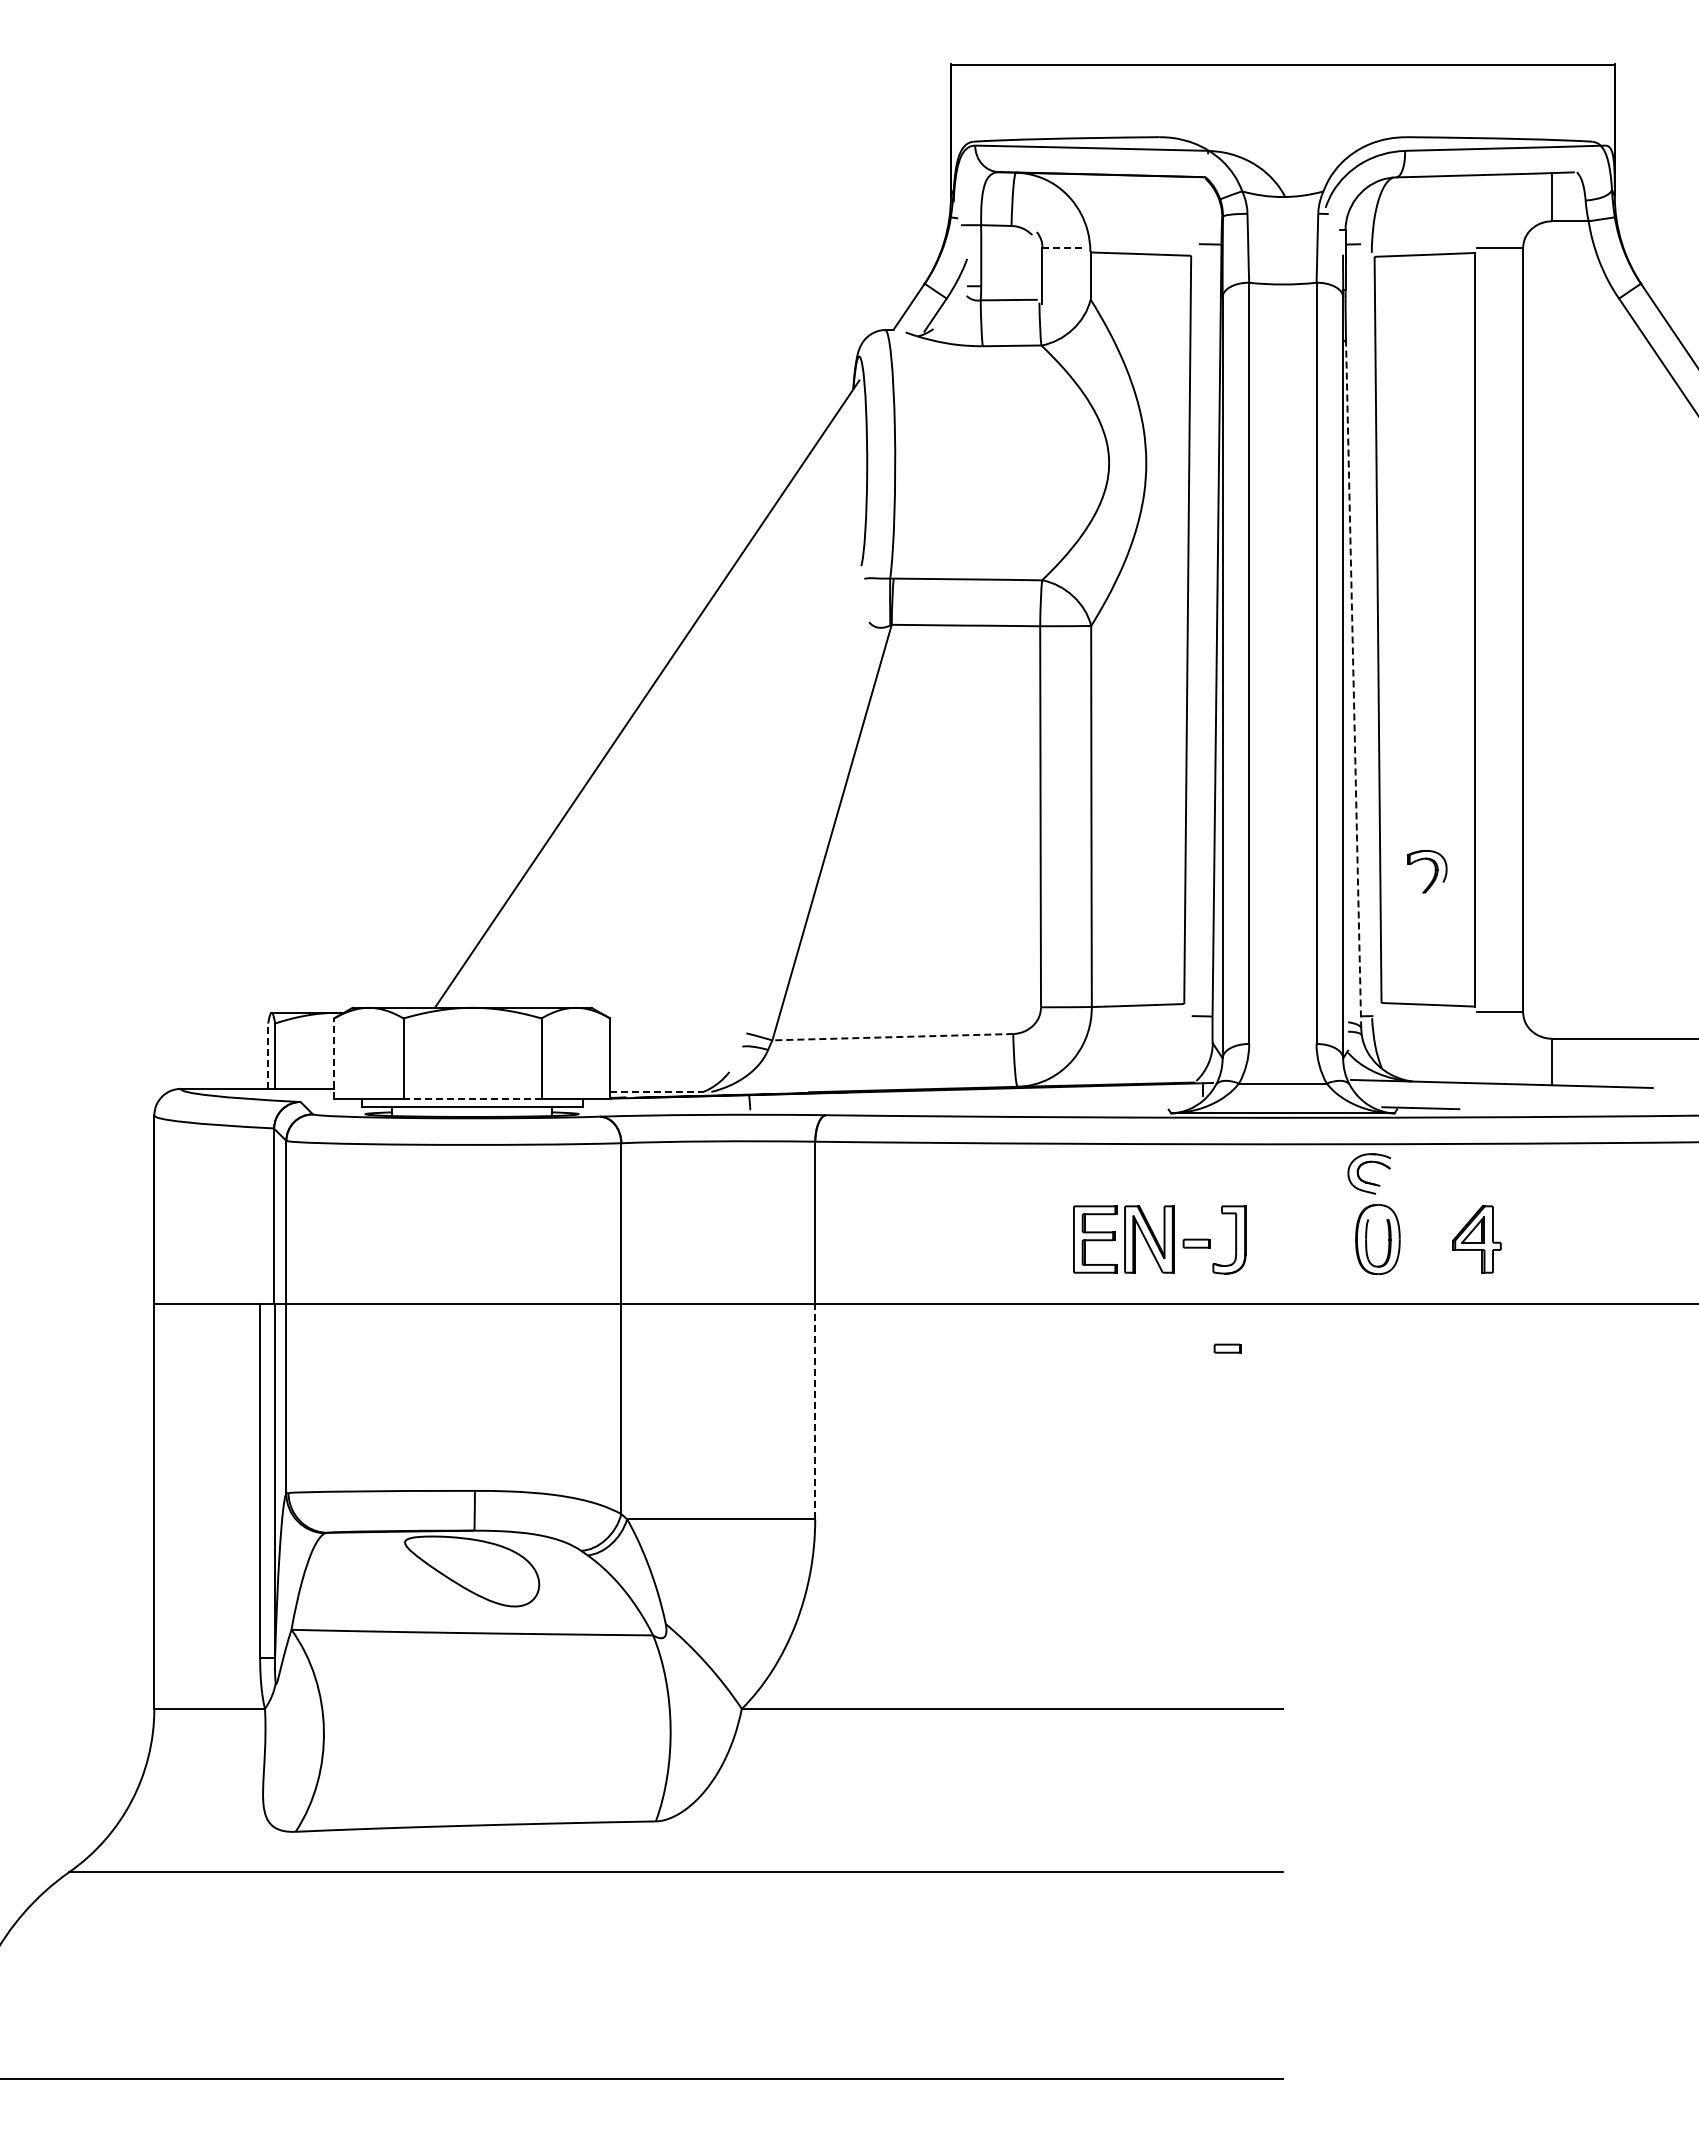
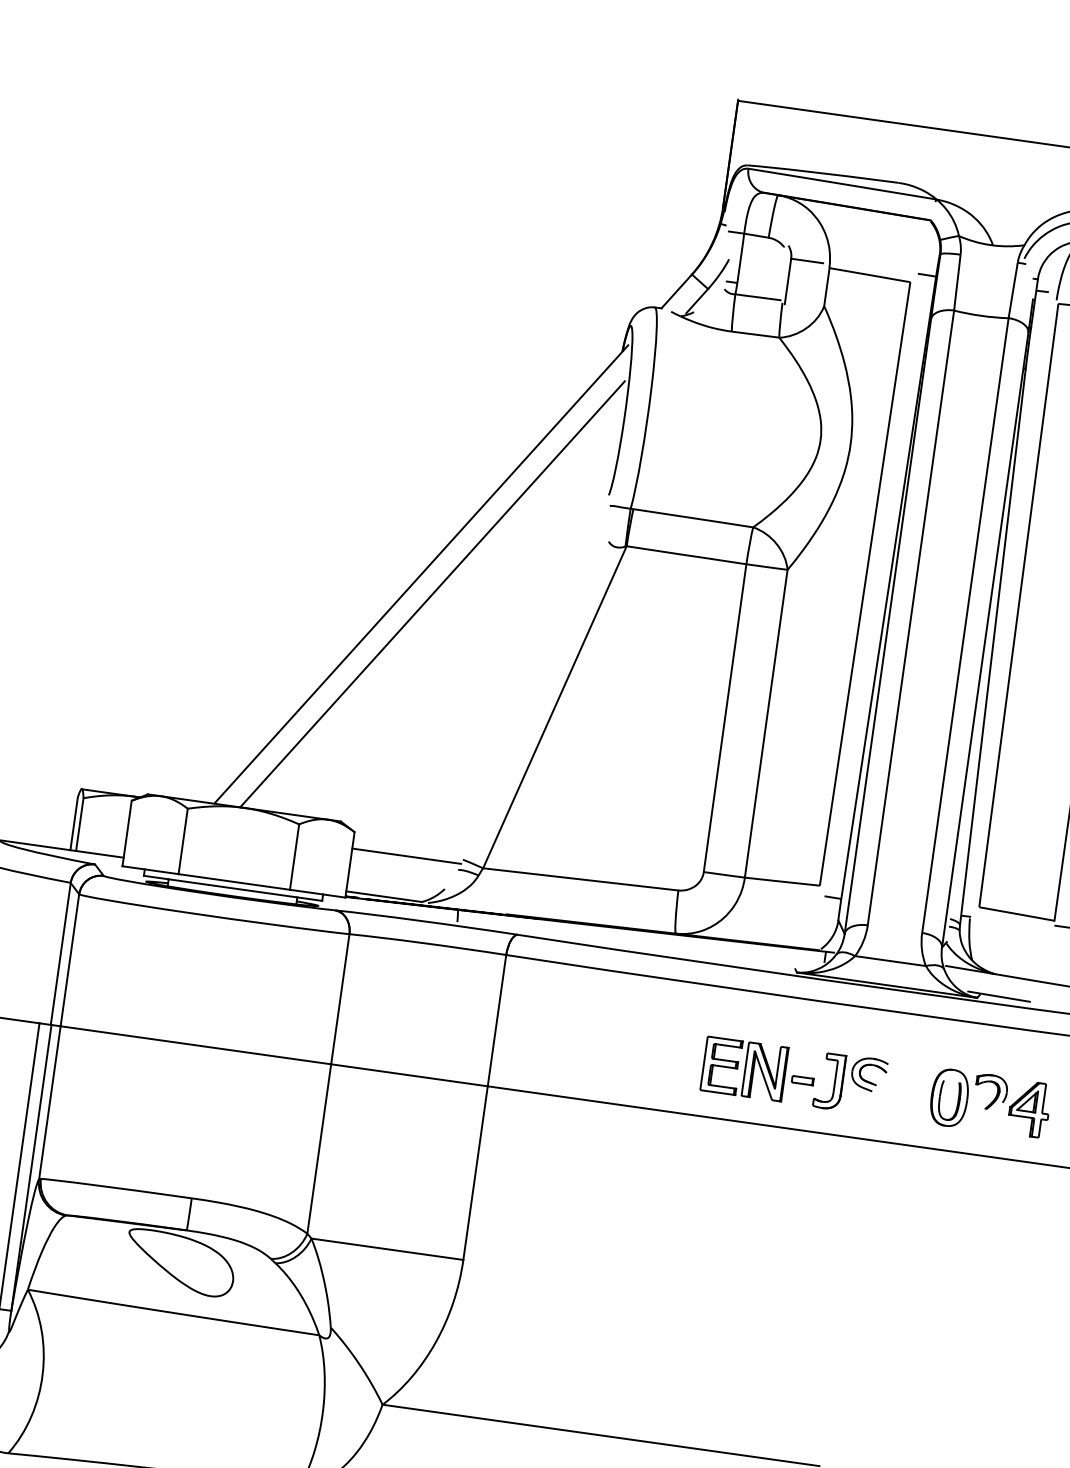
line: (1062, 247) -> (807, 260), dashed -> solid
line: (1353, 685) -> (992, 647), dashed -> solid
line: (664, 715) -> (432, 593), added
part: (1434, 871) -> (996, 1092), moved
line: (892, 1037) -> (580, 879), dashed -> solid
line: (677, 1038) -> (406, 856), added
line: (268, 1056) -> (74, 824), dashed -> solid
line: (334, 1058) -> (127, 833), dashed -> solid
line: (656, 1091) -> (383, 896), dashed -> solid
line: (472, 1099) -> (234, 882), dashed -> solid
part: (1367, 1181) -> (866, 1080), moved
part: (1227, 1348) -> (815, 1168), removed
line: (815, 1411) -> (475, 1172), dashed -> solid

